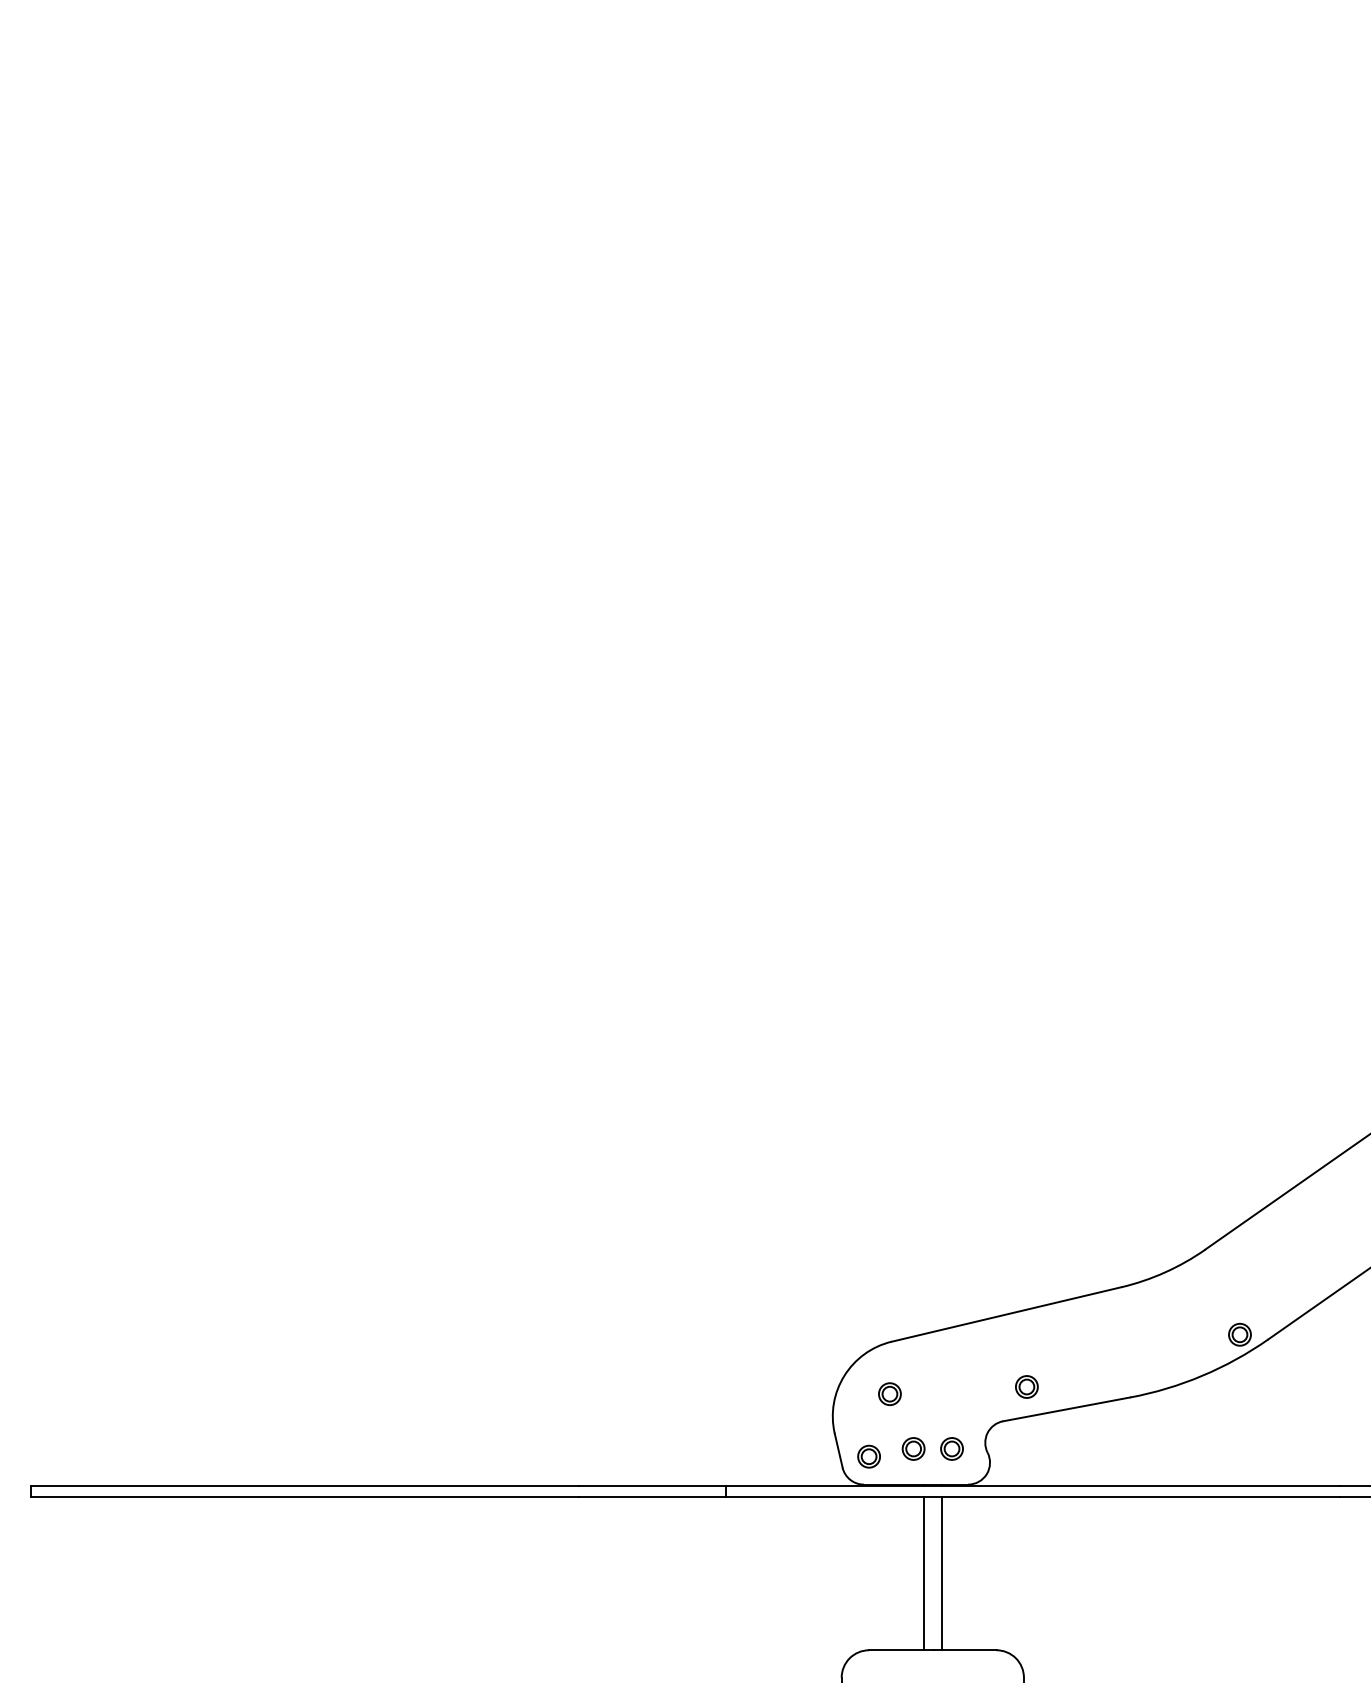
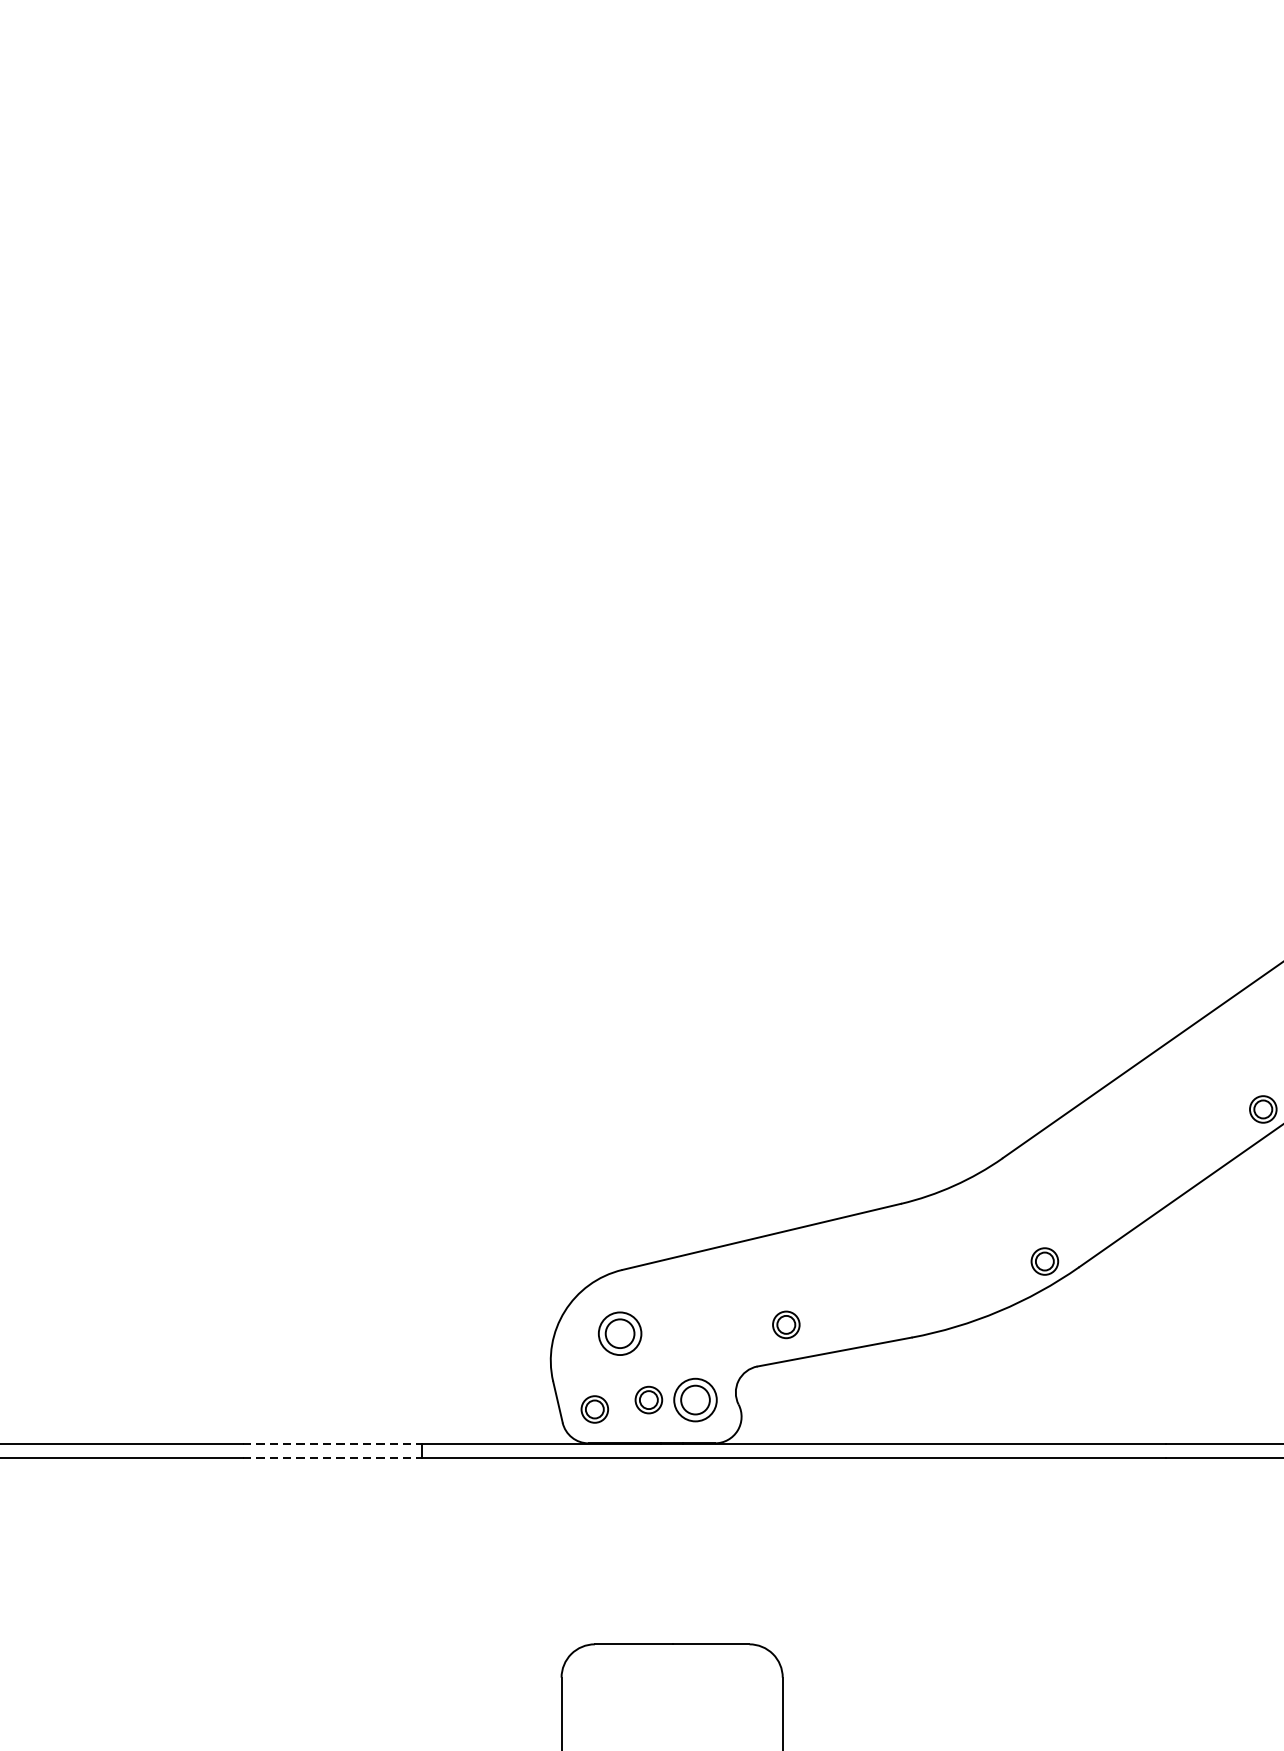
part: (889, 1393) -> (619, 1332), size x1.6
part: (951, 1448) -> (694, 1399), size x1.6
line: (652, 1485) -> (332, 1444), solid -> dashed
line: (652, 1496) -> (332, 1457), solid -> dashed
line: (923, 1573) -> (660, 1551), removed
line: (942, 1573) -> (683, 1551), removed

